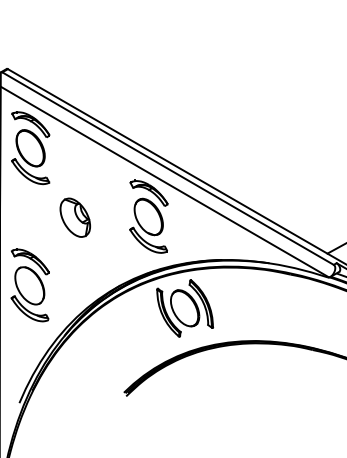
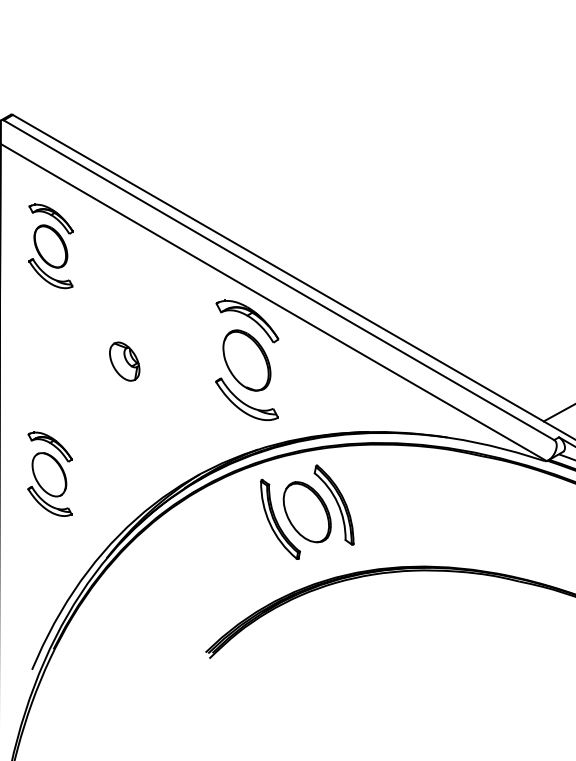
part: (30, 148) -> (50, 246), size x0.7
part: (74, 217) -> (123, 361), size x0.6
part: (29, 285) -> (48, 474), size x0.7

